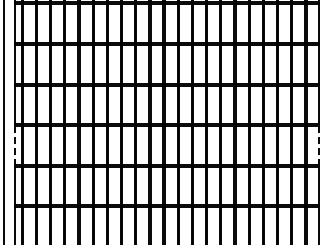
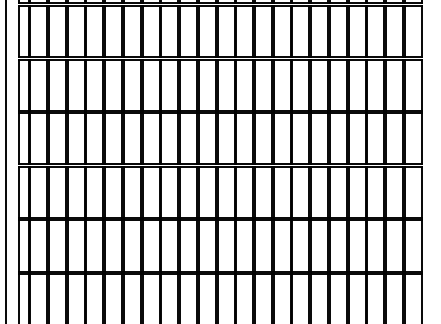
line: (14, 146) -> (19, 193), dashed -> solid
line: (319, 146) -> (421, 193), dashed -> solid

